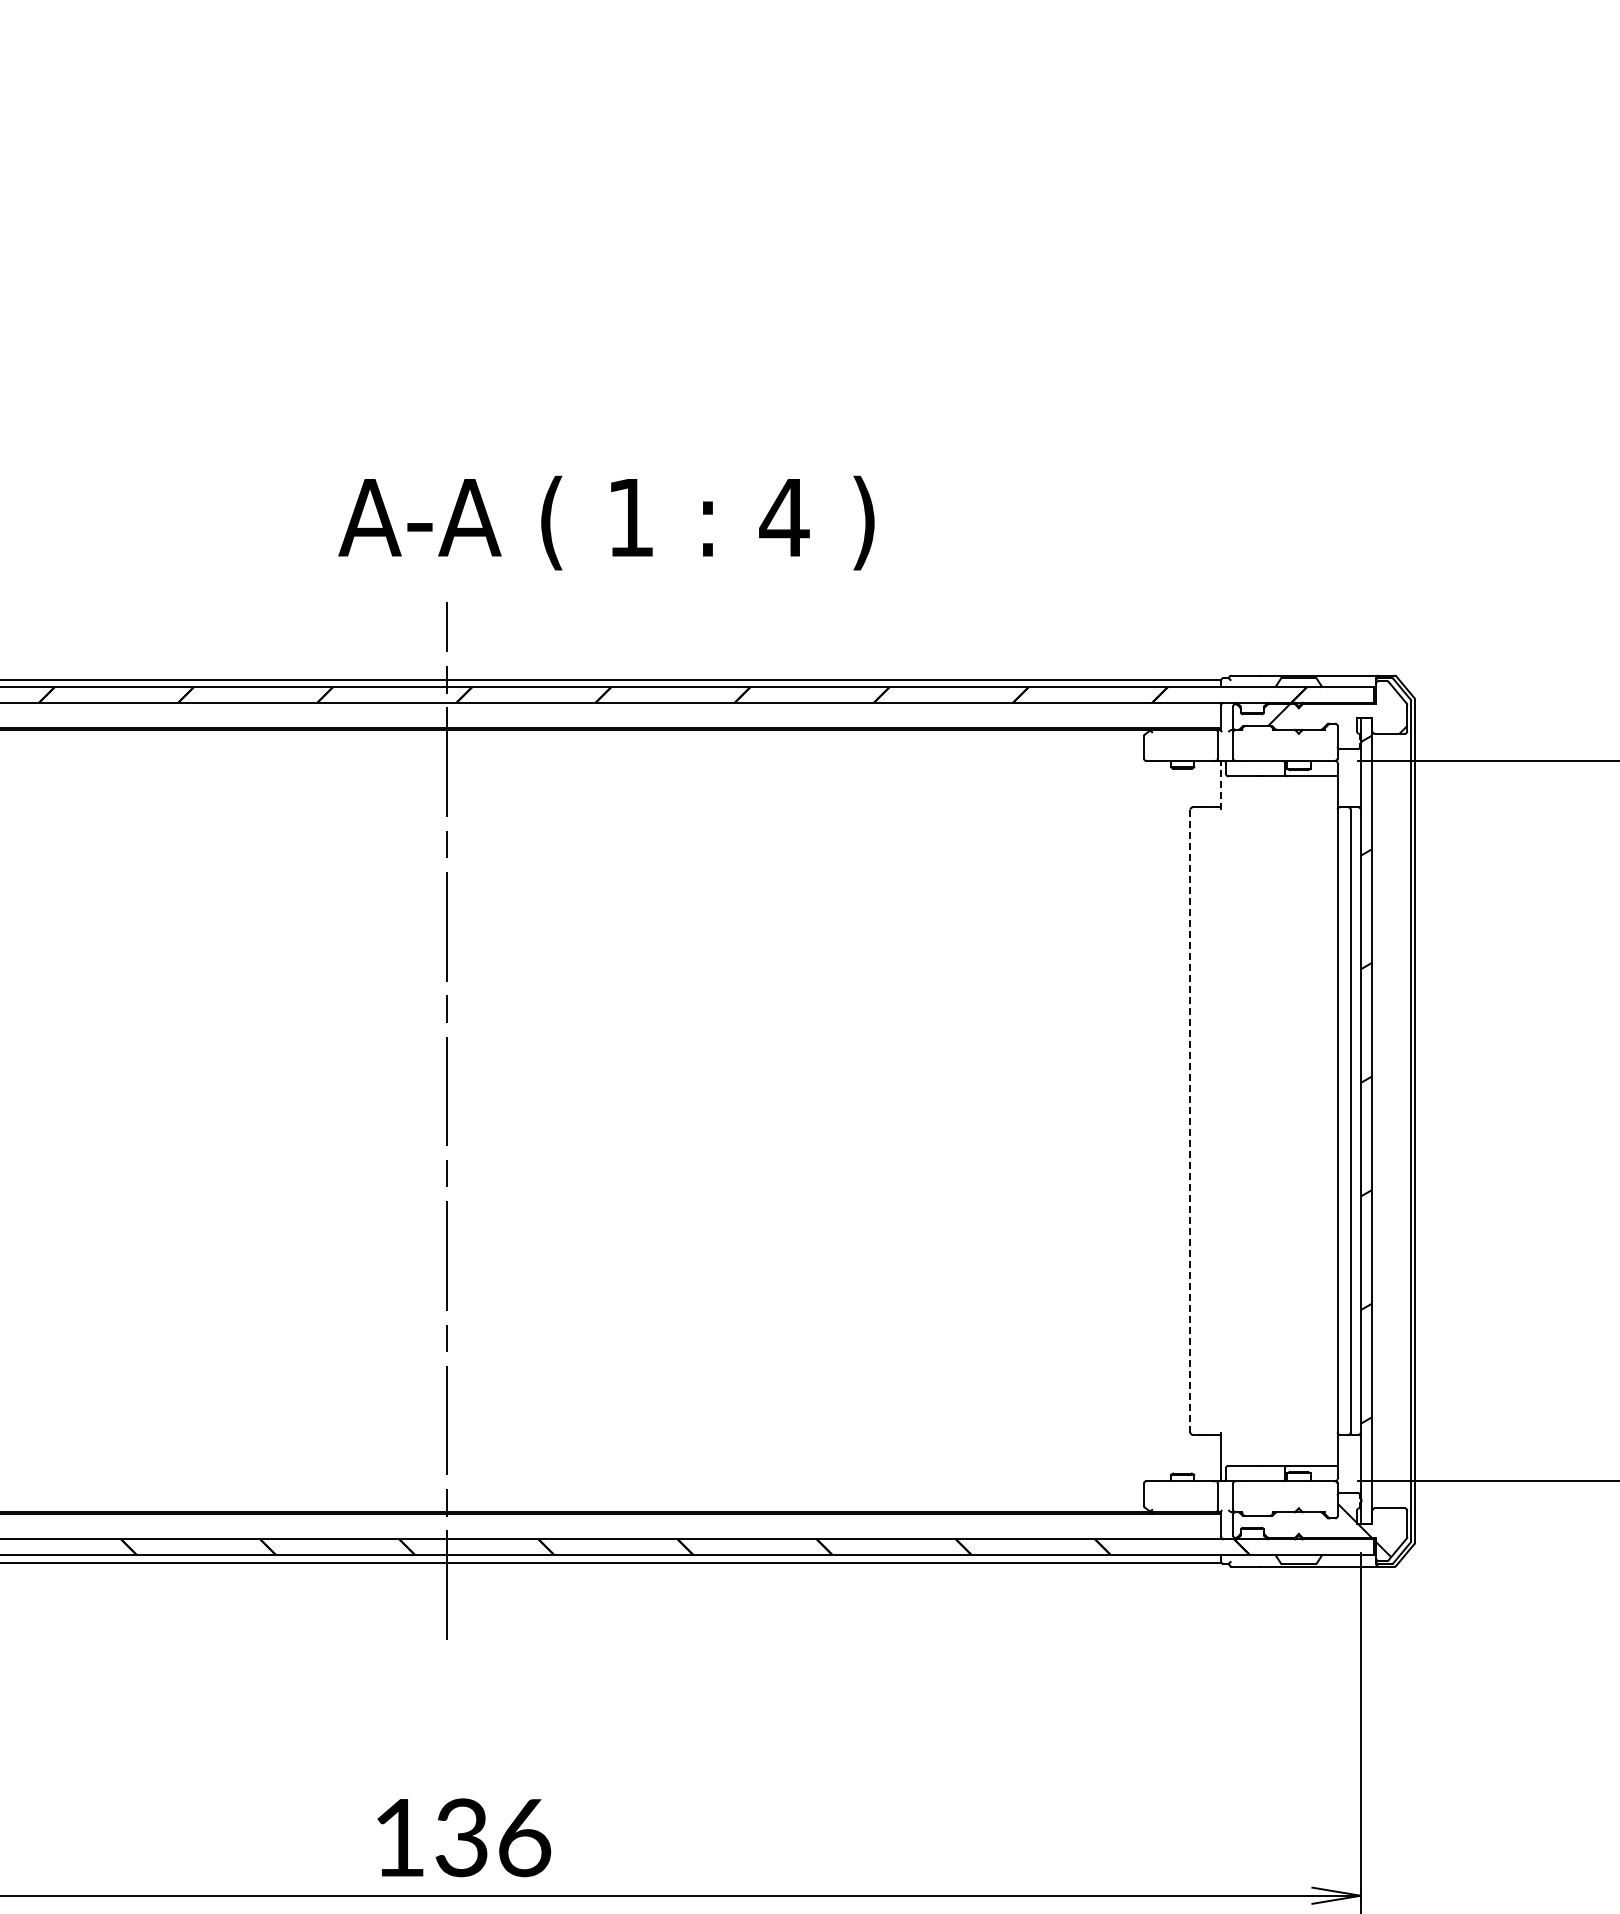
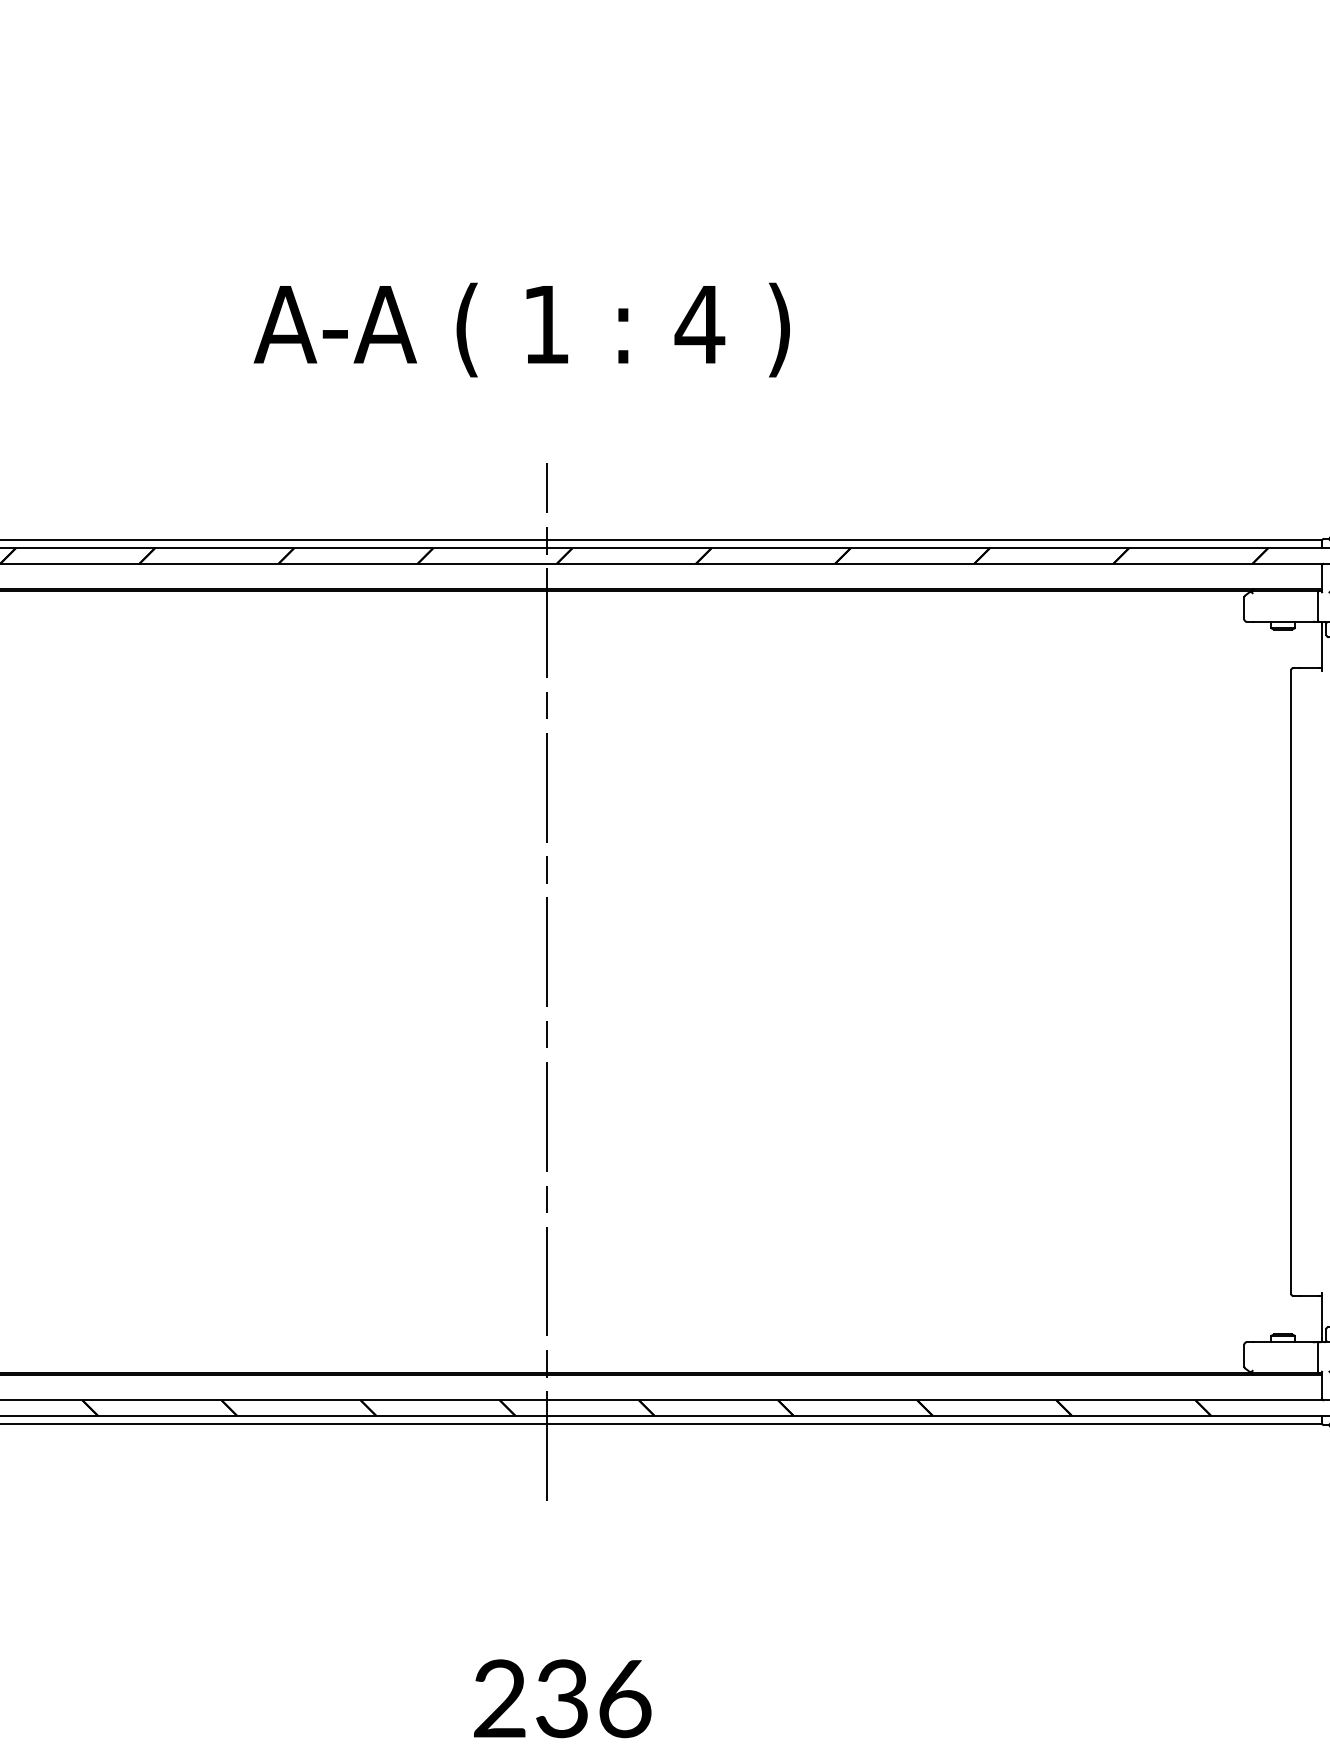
text: (606, 522) -> (521, 329), moved
line: (1221, 786) -> (1321, 647), dashed -> solid
line: (1190, 1121) -> (1290, 982), dashed -> solid
text: (398, 1837) -> (498, 1698), 136 -> 236

